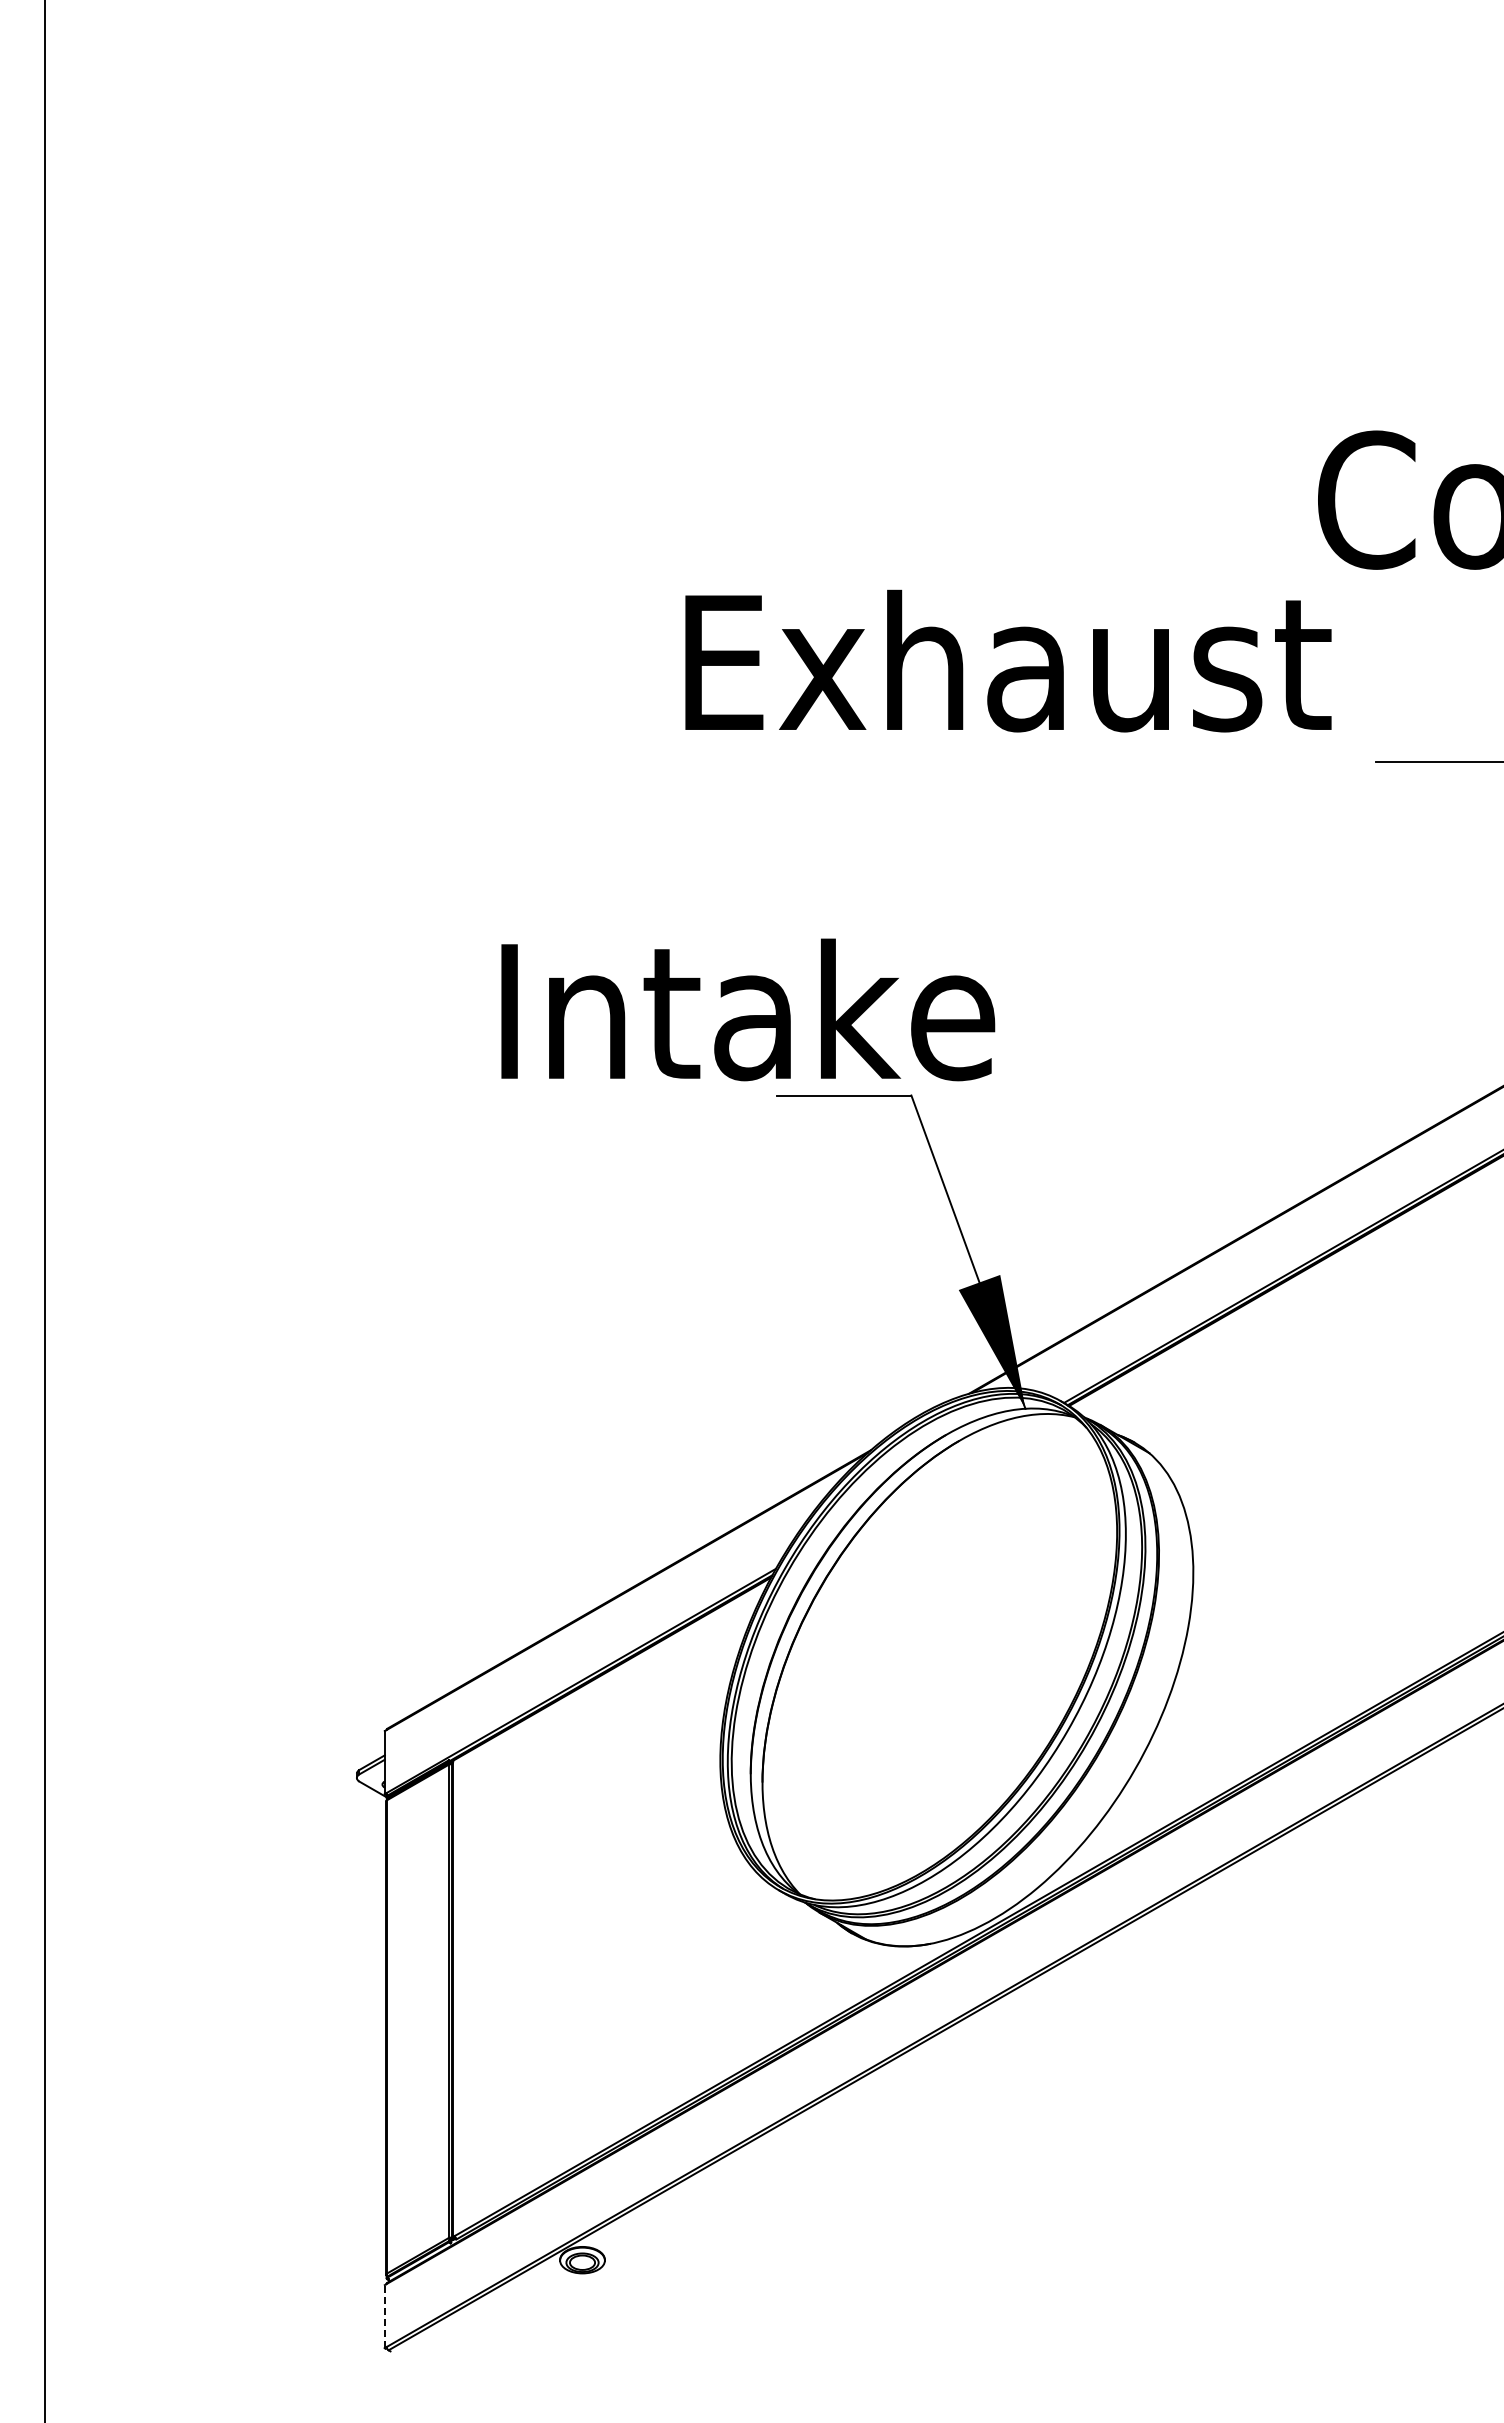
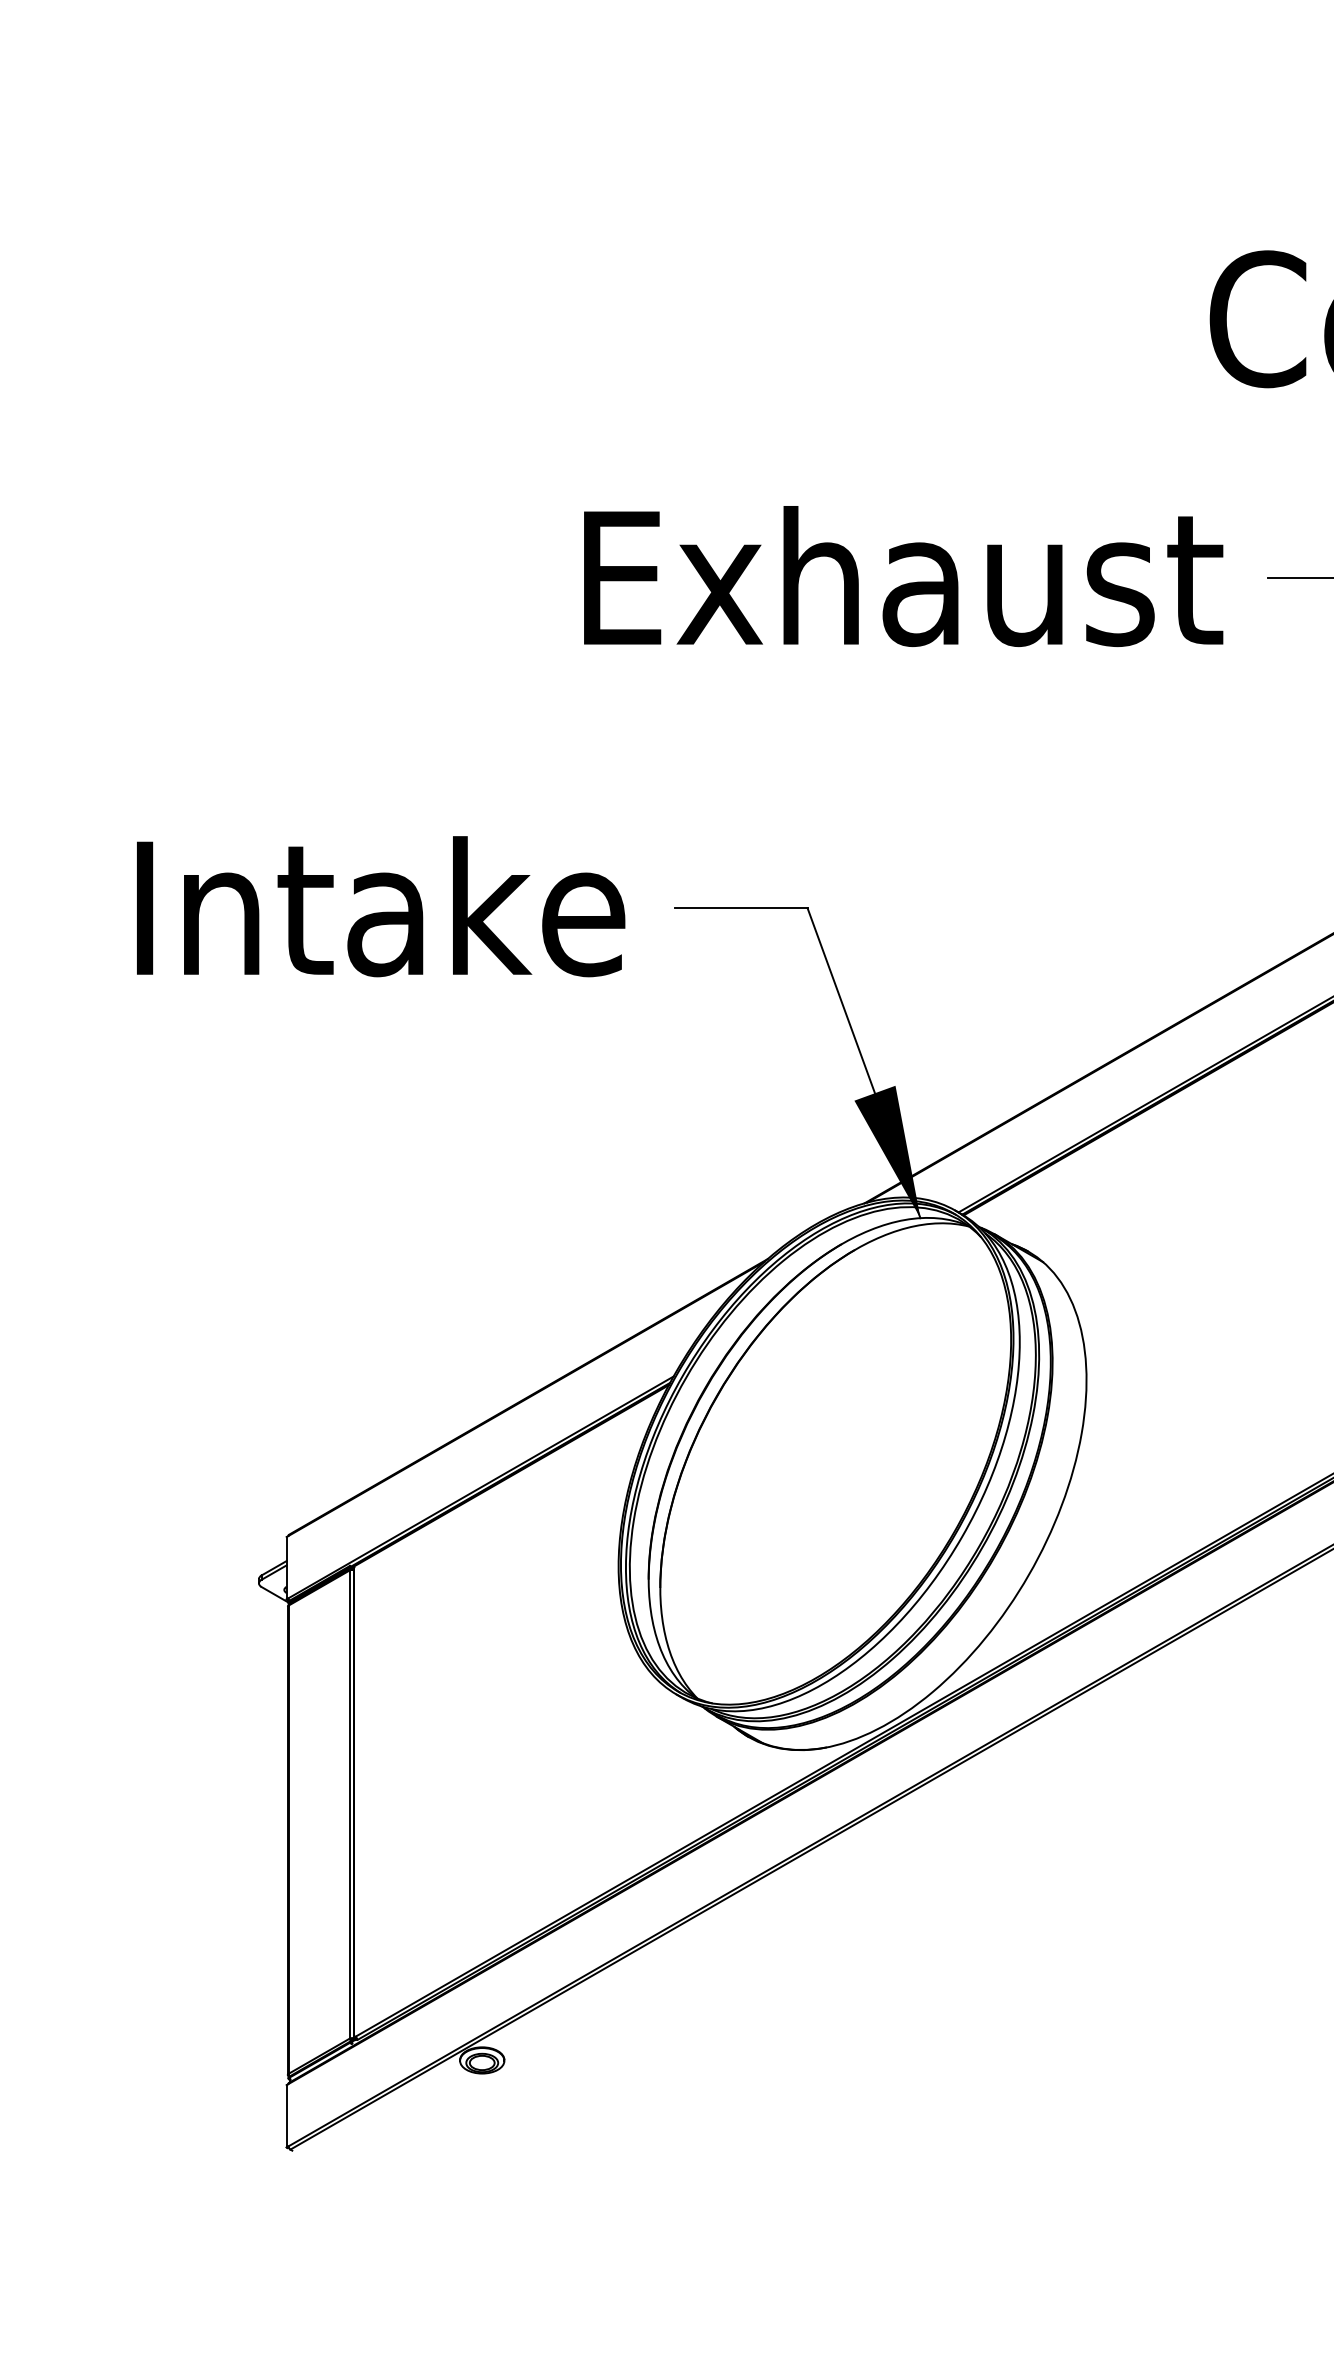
text: (1008, 660) -> (903, 575), moved
text: (748, 1009) -> (381, 906), moved
line: (384, 2316) -> (286, 2116), dashed -> solid

